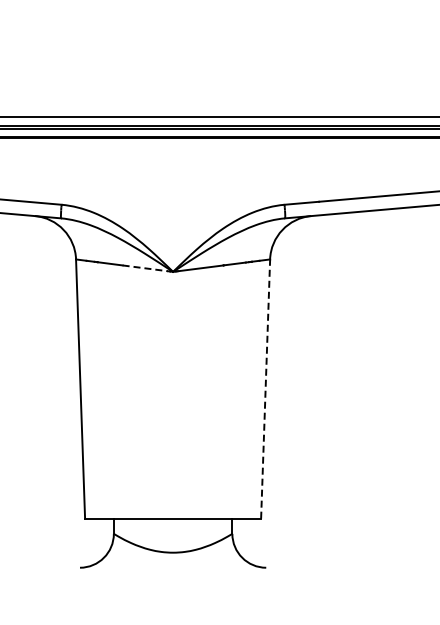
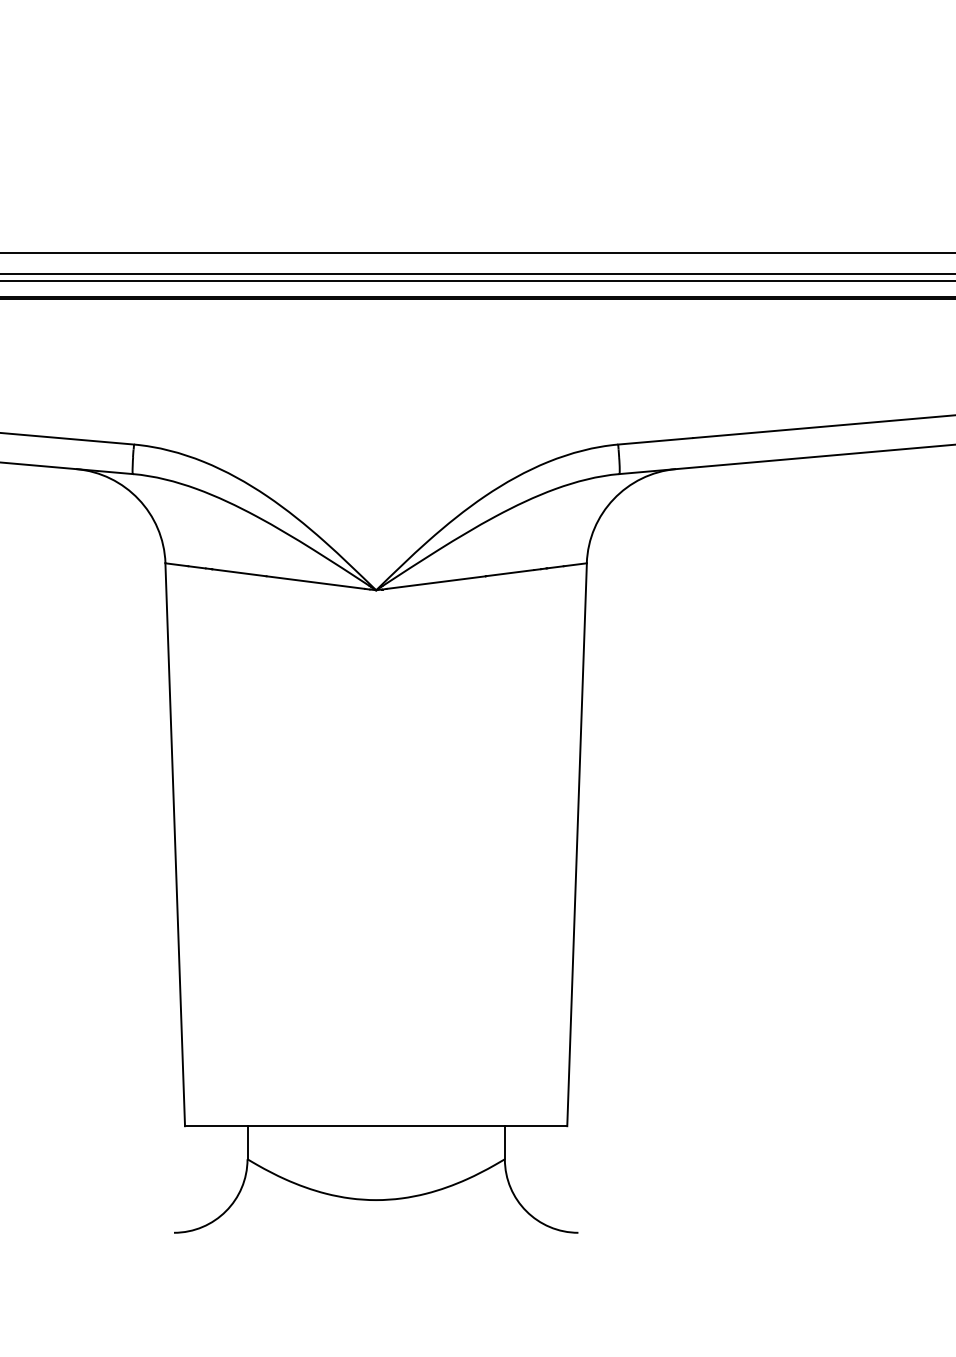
line: (145, 268) -> (316, 582), dashed -> solid
line: (265, 389) -> (576, 845), dashed -> solid

